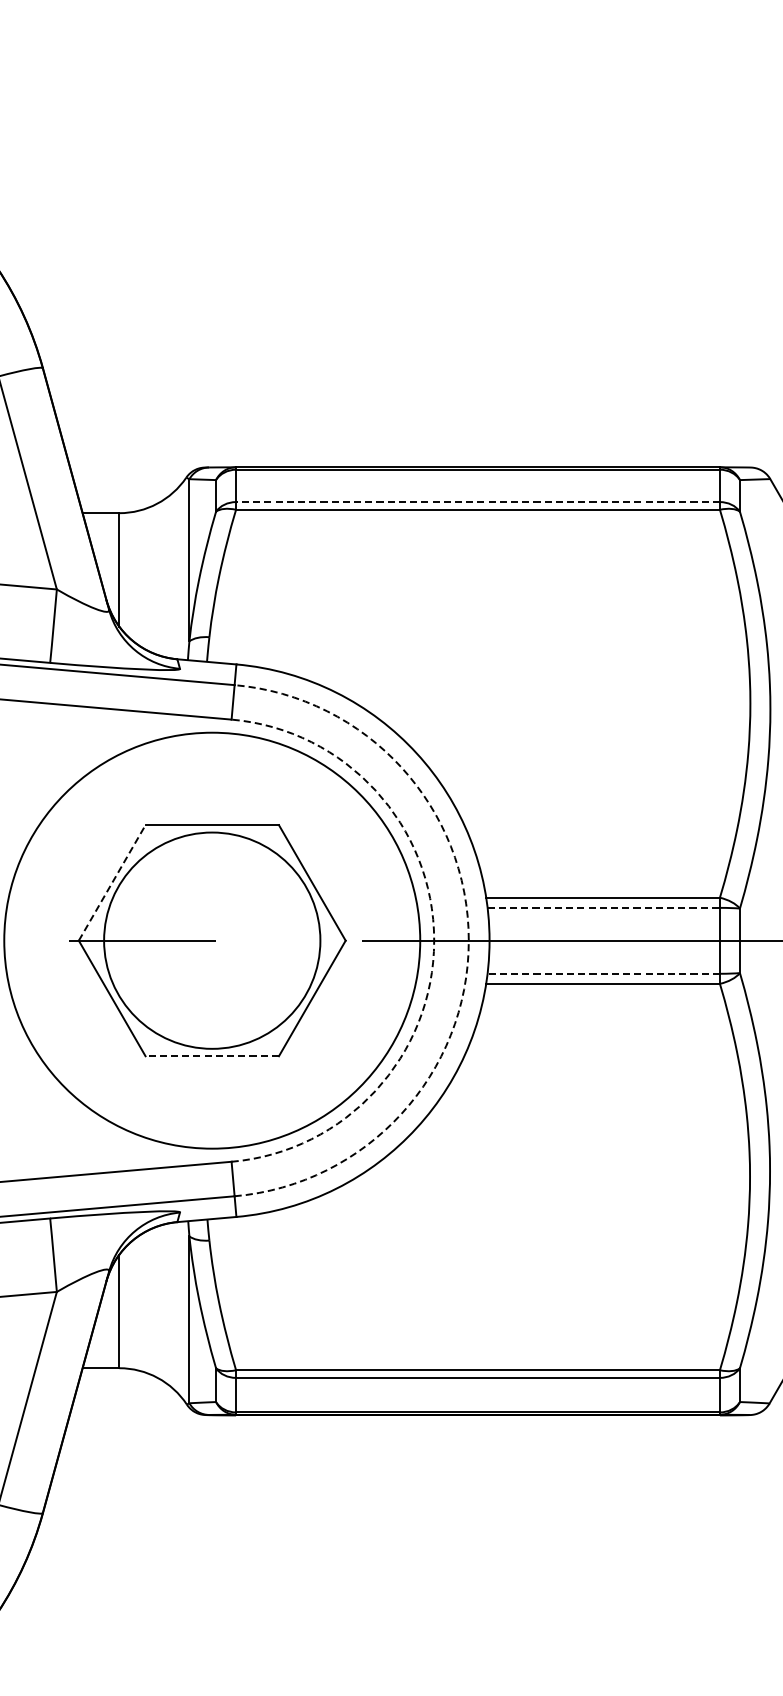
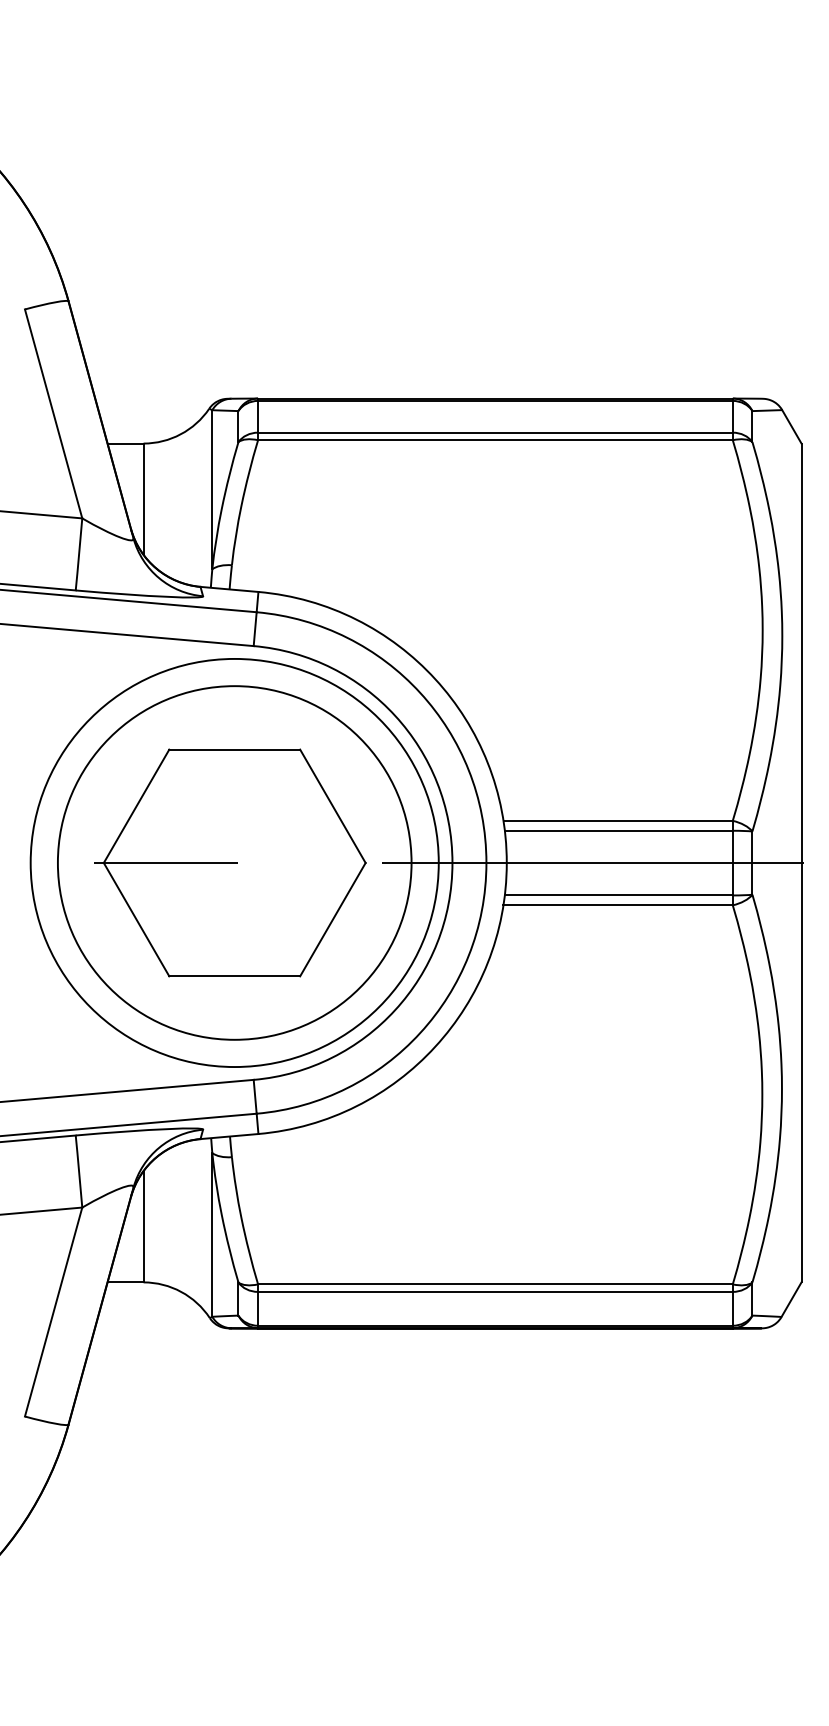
line: (477, 501) -> (494, 432), dashed -> solid
line: (112, 882) -> (136, 805), dashed -> solid
line: (603, 907) -> (618, 830), dashed -> solid
circle: (212, 940) -> (234, 862), size x1.67
arc: (434, 940) -> (452, 862), dashed -> solid
arc: (468, 940) -> (486, 862), dashed -> solid
line: (603, 973) -> (618, 895), dashed -> solid
line: (212, 1056) -> (234, 976), dashed -> solid

